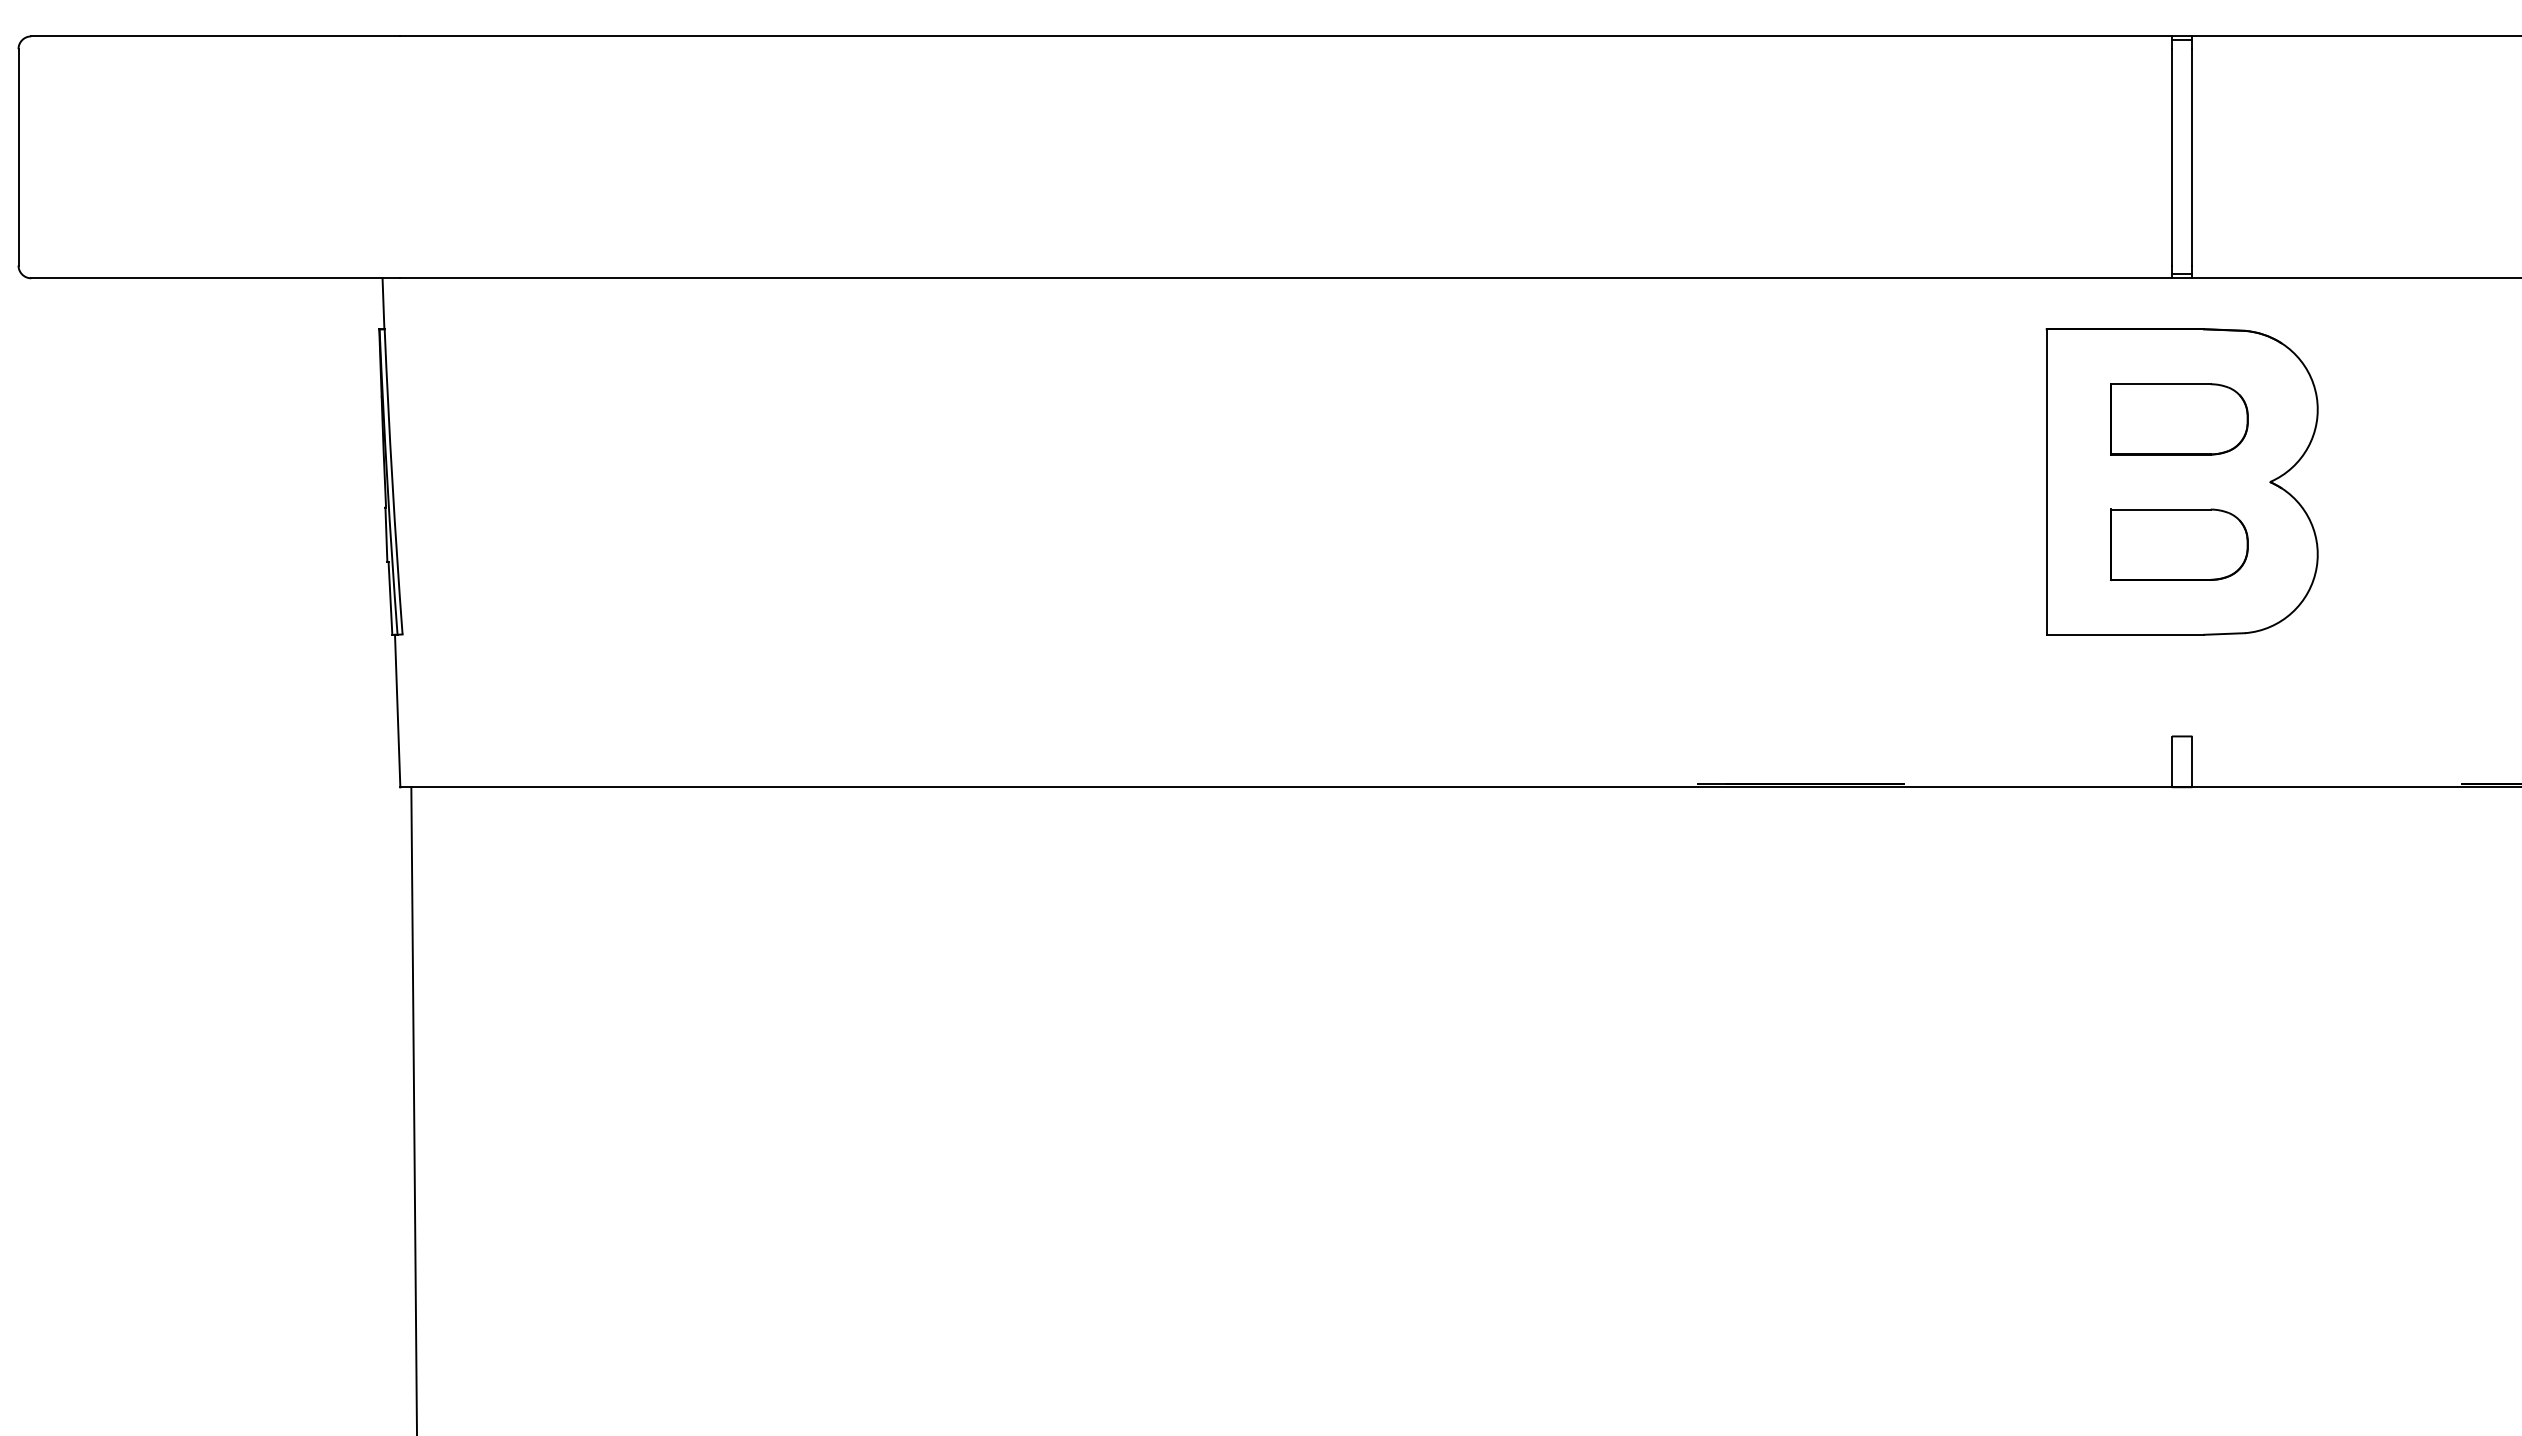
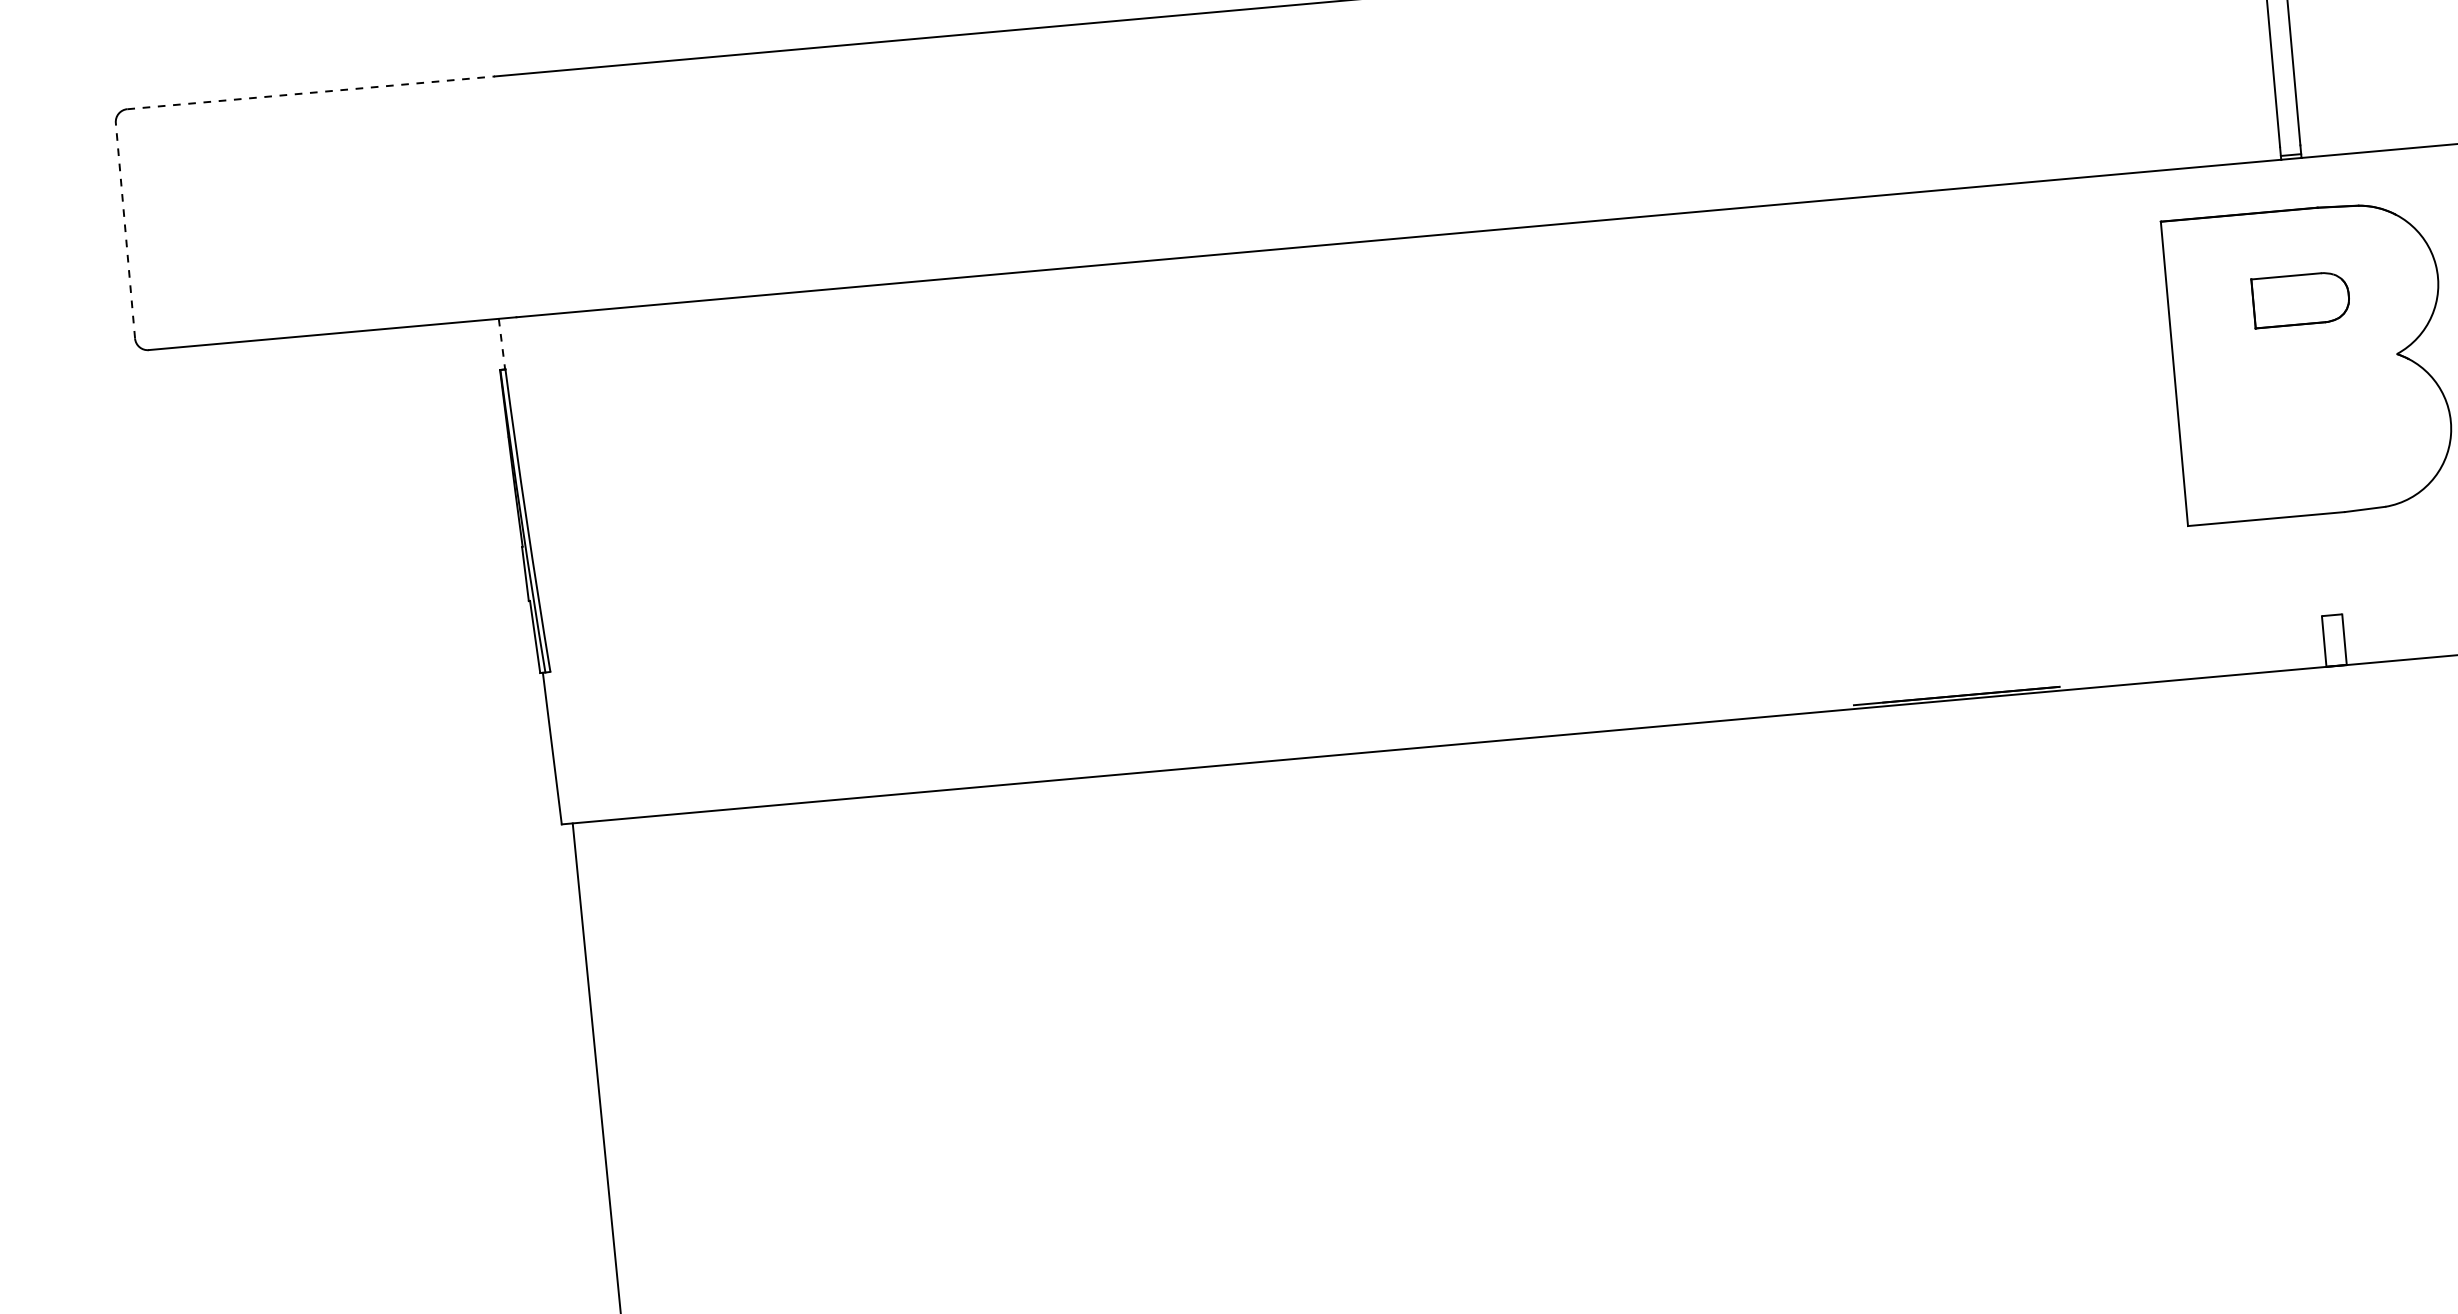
line: (215, 36) -> (310, 92), solid -> dashed
line: (18, 156) -> (125, 229), solid -> dashed
line: (383, 304) -> (502, 344), solid -> dashed
part: (2179, 419) -> (2301, 299), size x0.7
part: (2179, 544) -> (2312, 424), removed

